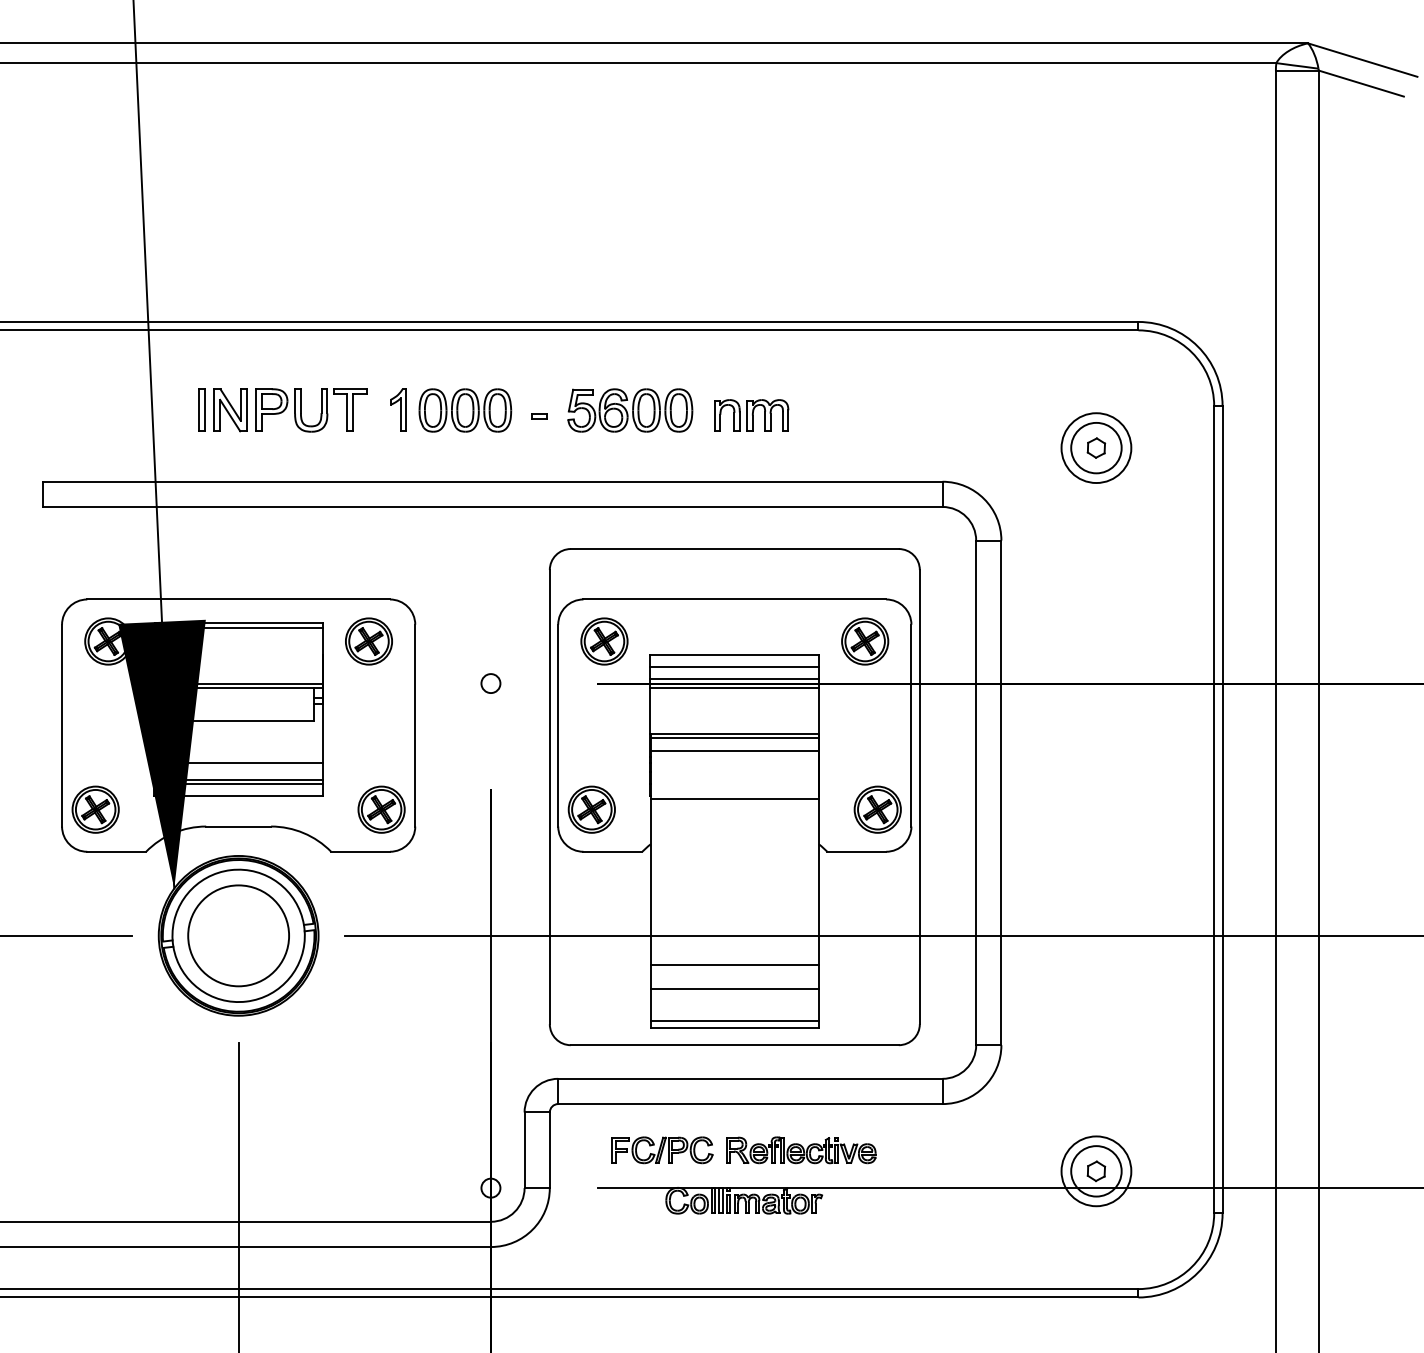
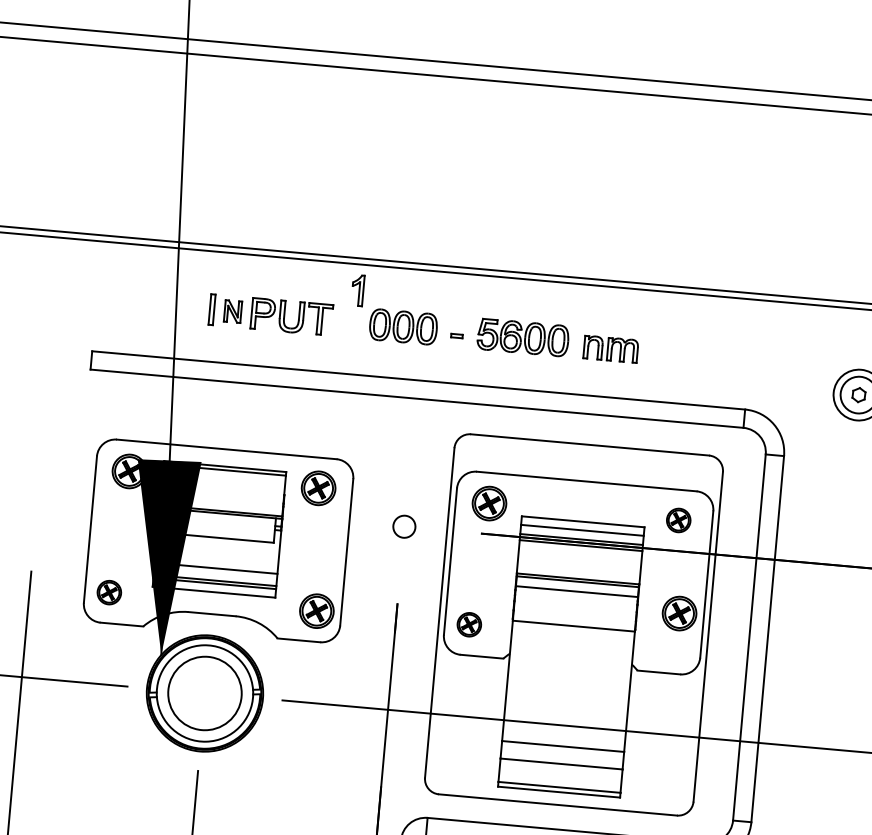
part: (398, 409) -> (357, 289), moved
part: (230, 410) -> (233, 311), size x0.7
part: (865, 641) -> (678, 520), size x0.7
circle: (490, 683) -> (404, 526), size x1.6
part: (95, 809) -> (109, 592), size x0.7
part: (591, 809) -> (469, 624), size x0.7
part: (877, 809) -> (679, 613), moved

